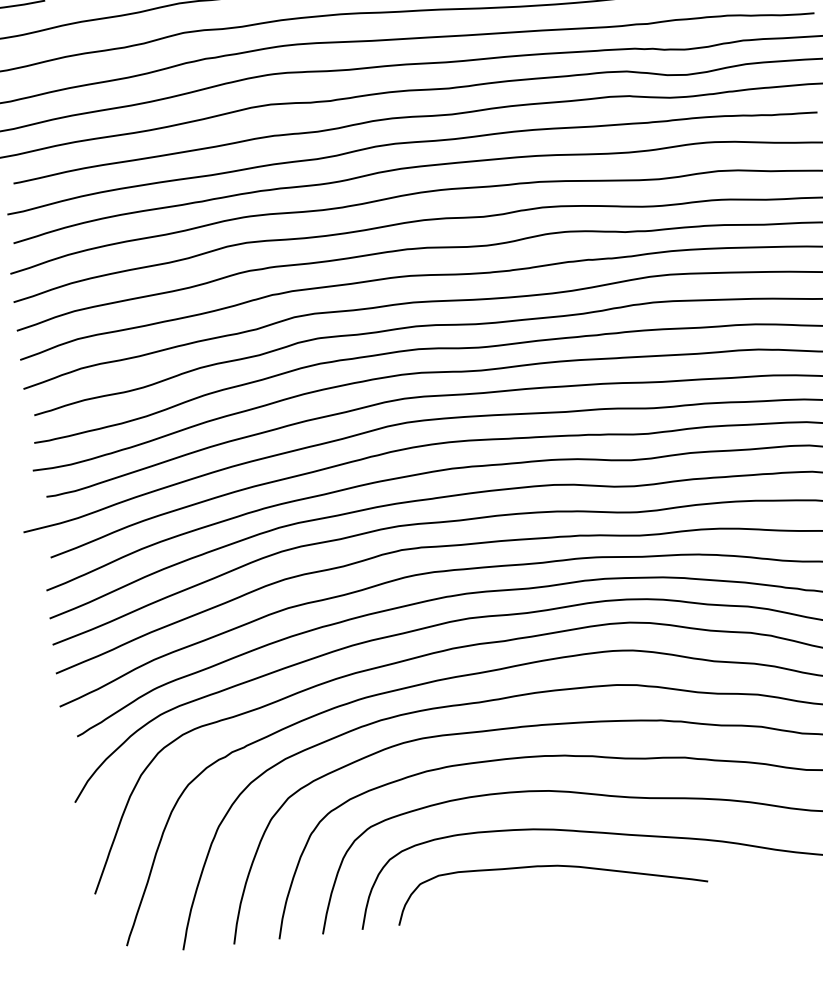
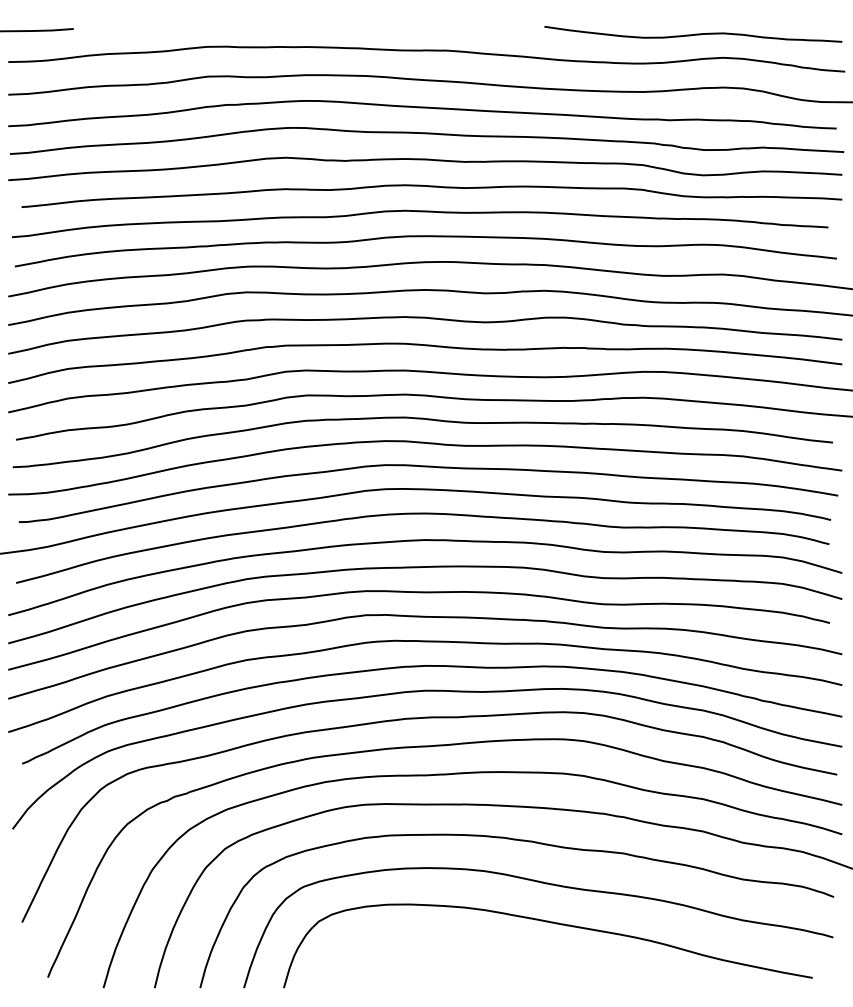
curve: (554, 867) -> (481, 947), removed

